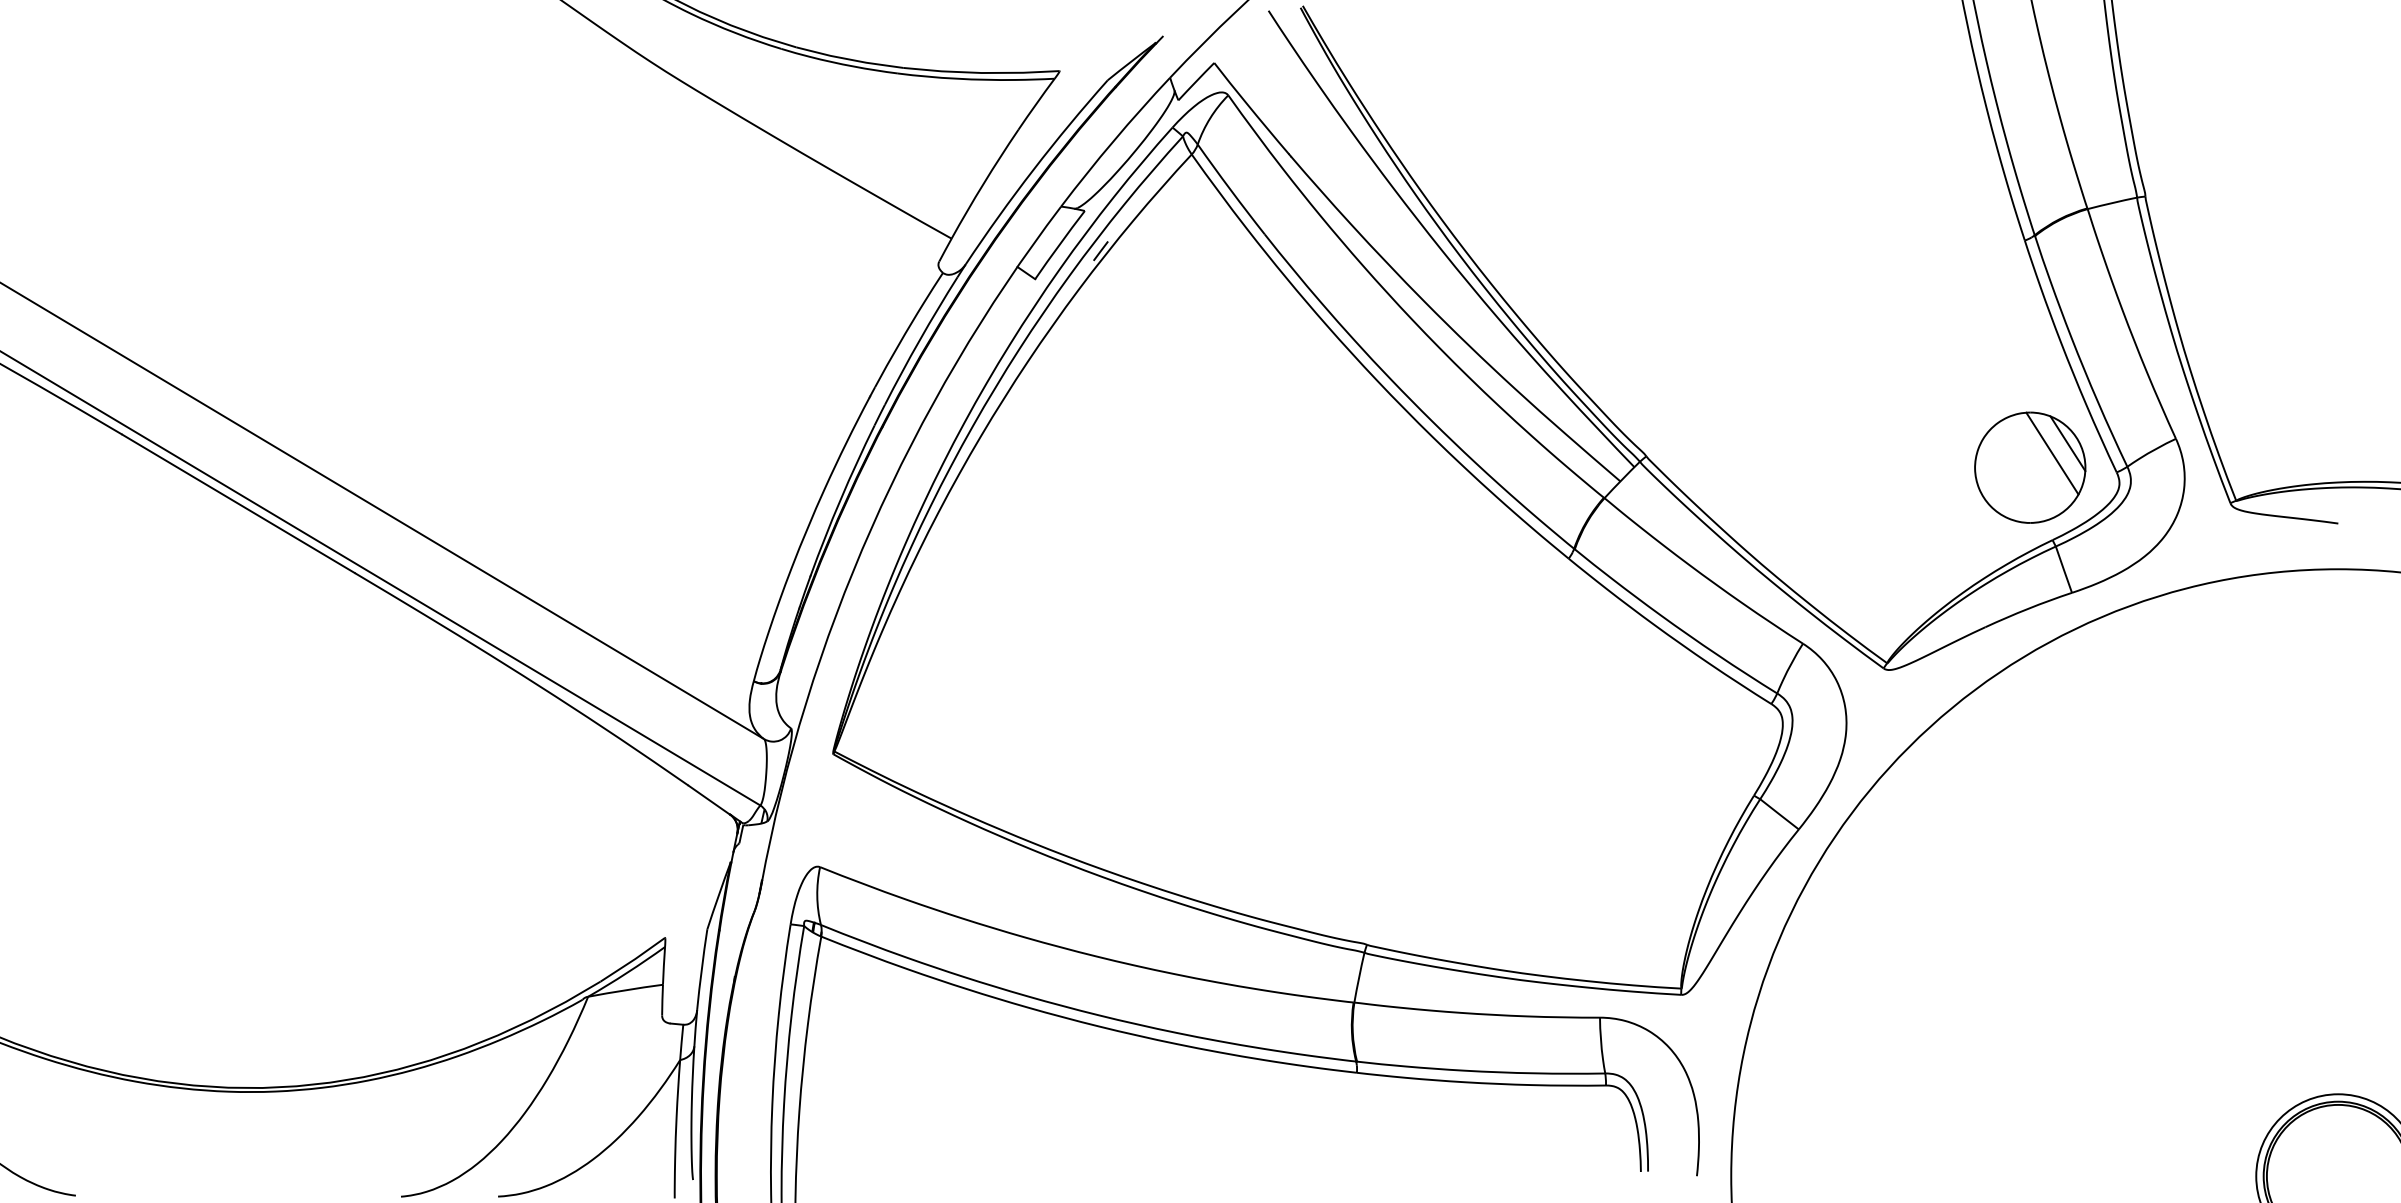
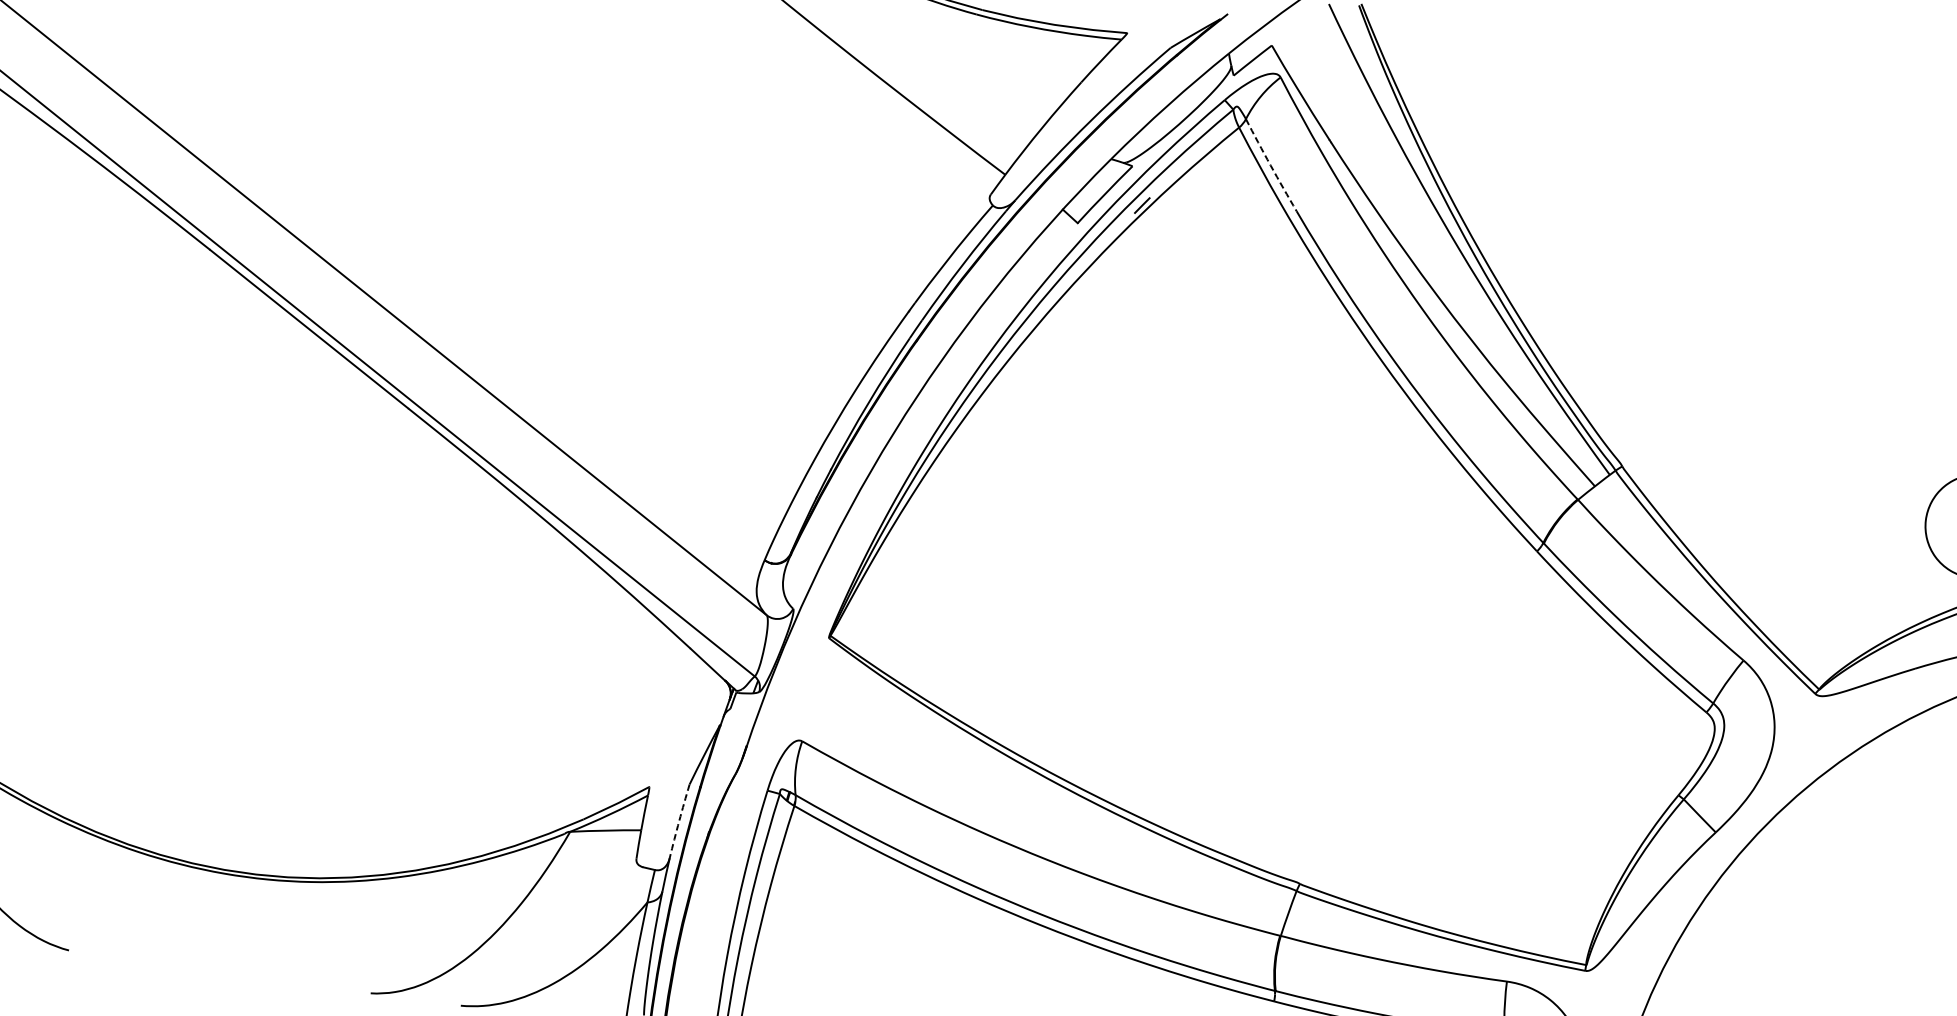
arc: (1230, 189) -> (1270, 165), solid -> dashed
arc: (701, 969) -> (678, 821), solid -> dashed

